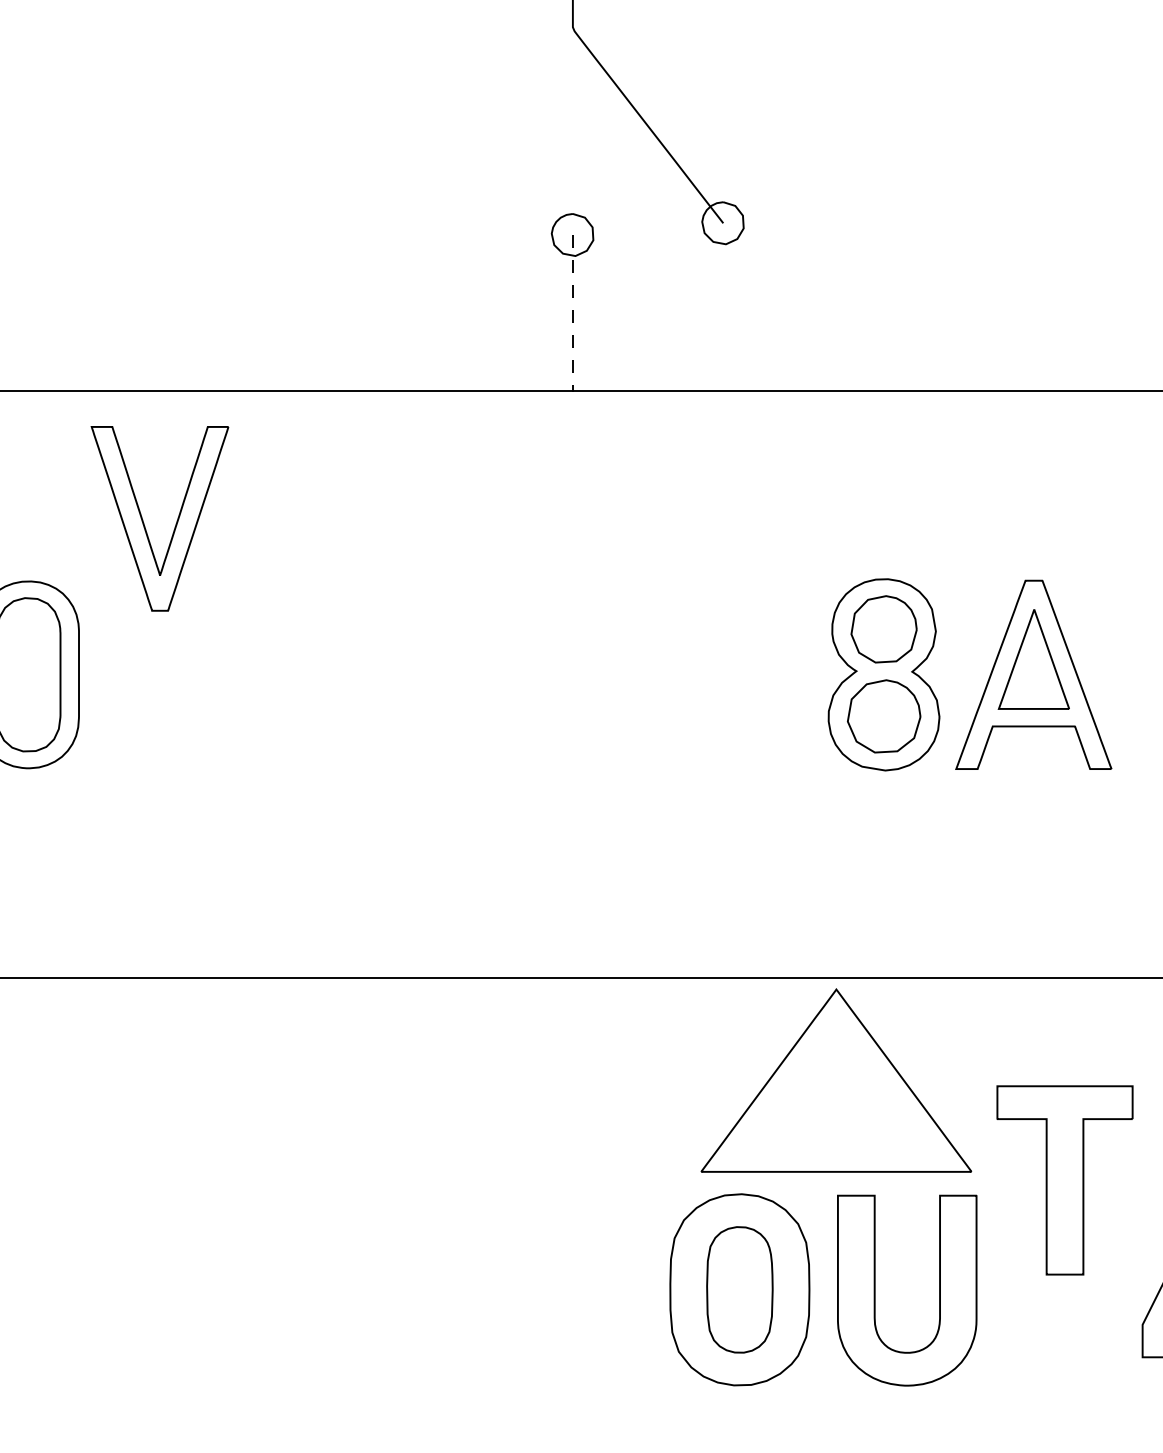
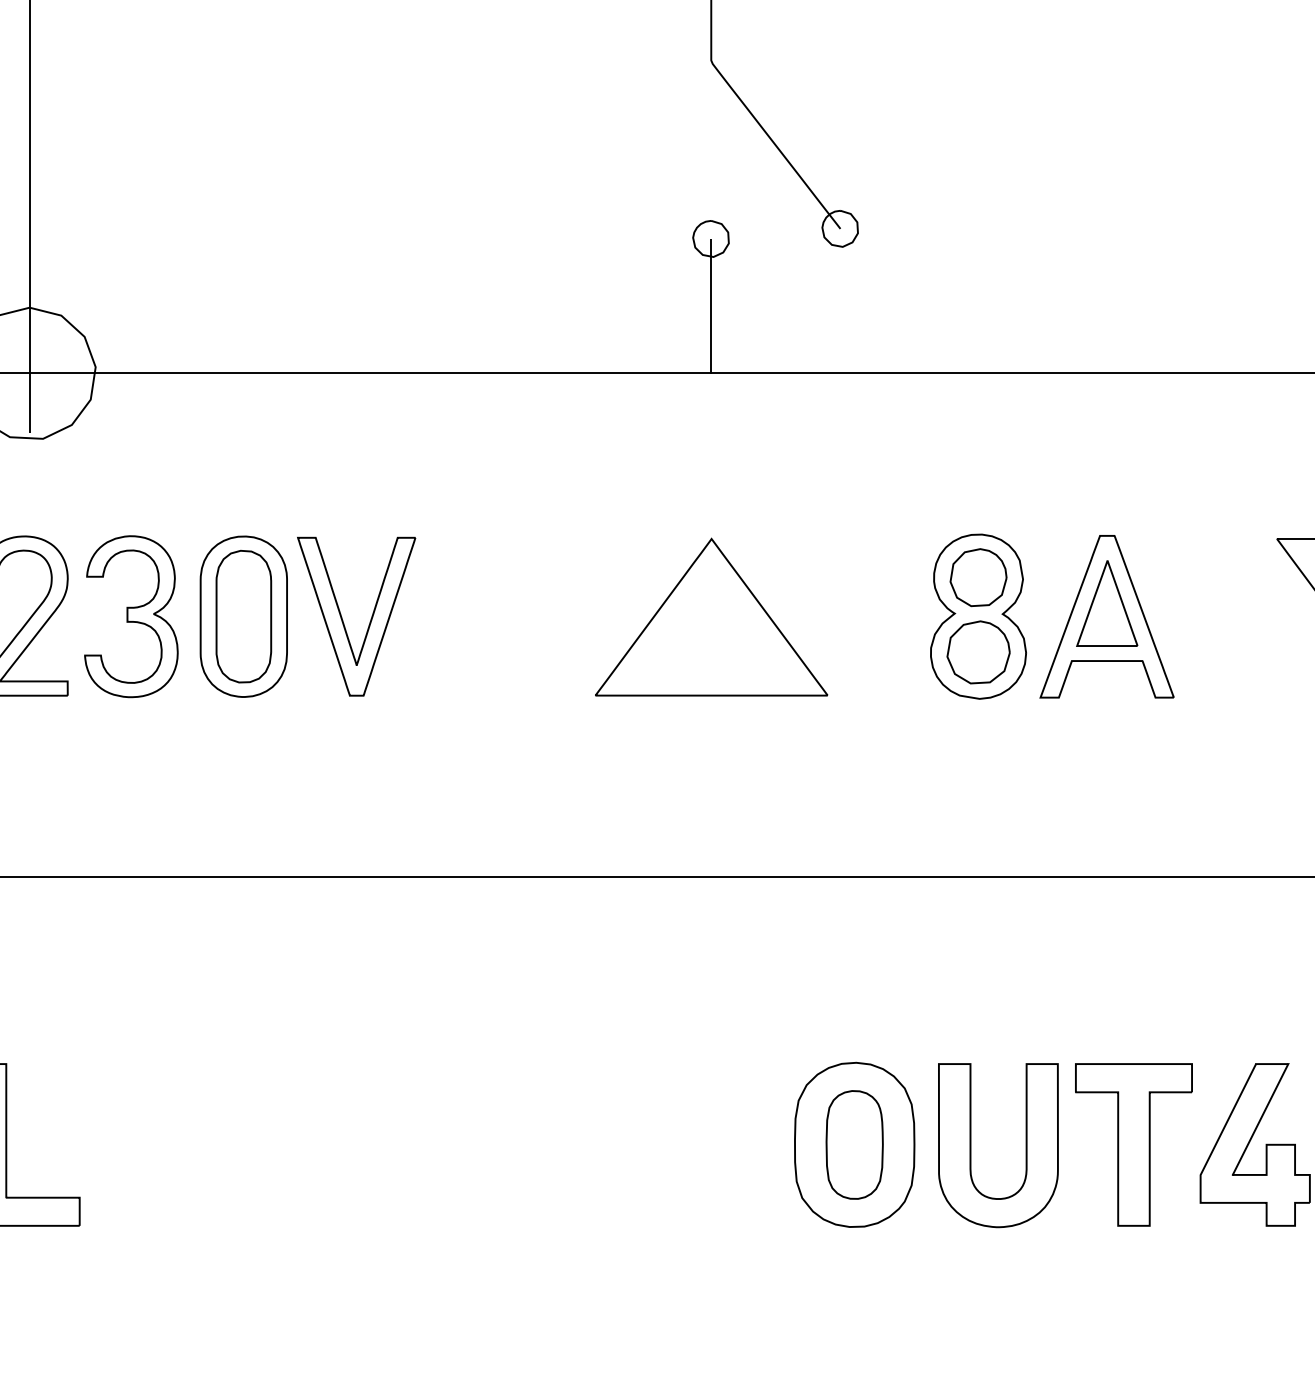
line: (573, 313) -> (711, 306), dashed -> solid
part: (144, 523) -> (343, 620), moved
part: (836, 1079) -> (711, 616), moved
part: (1064, 1179) -> (1133, 1144), moved

